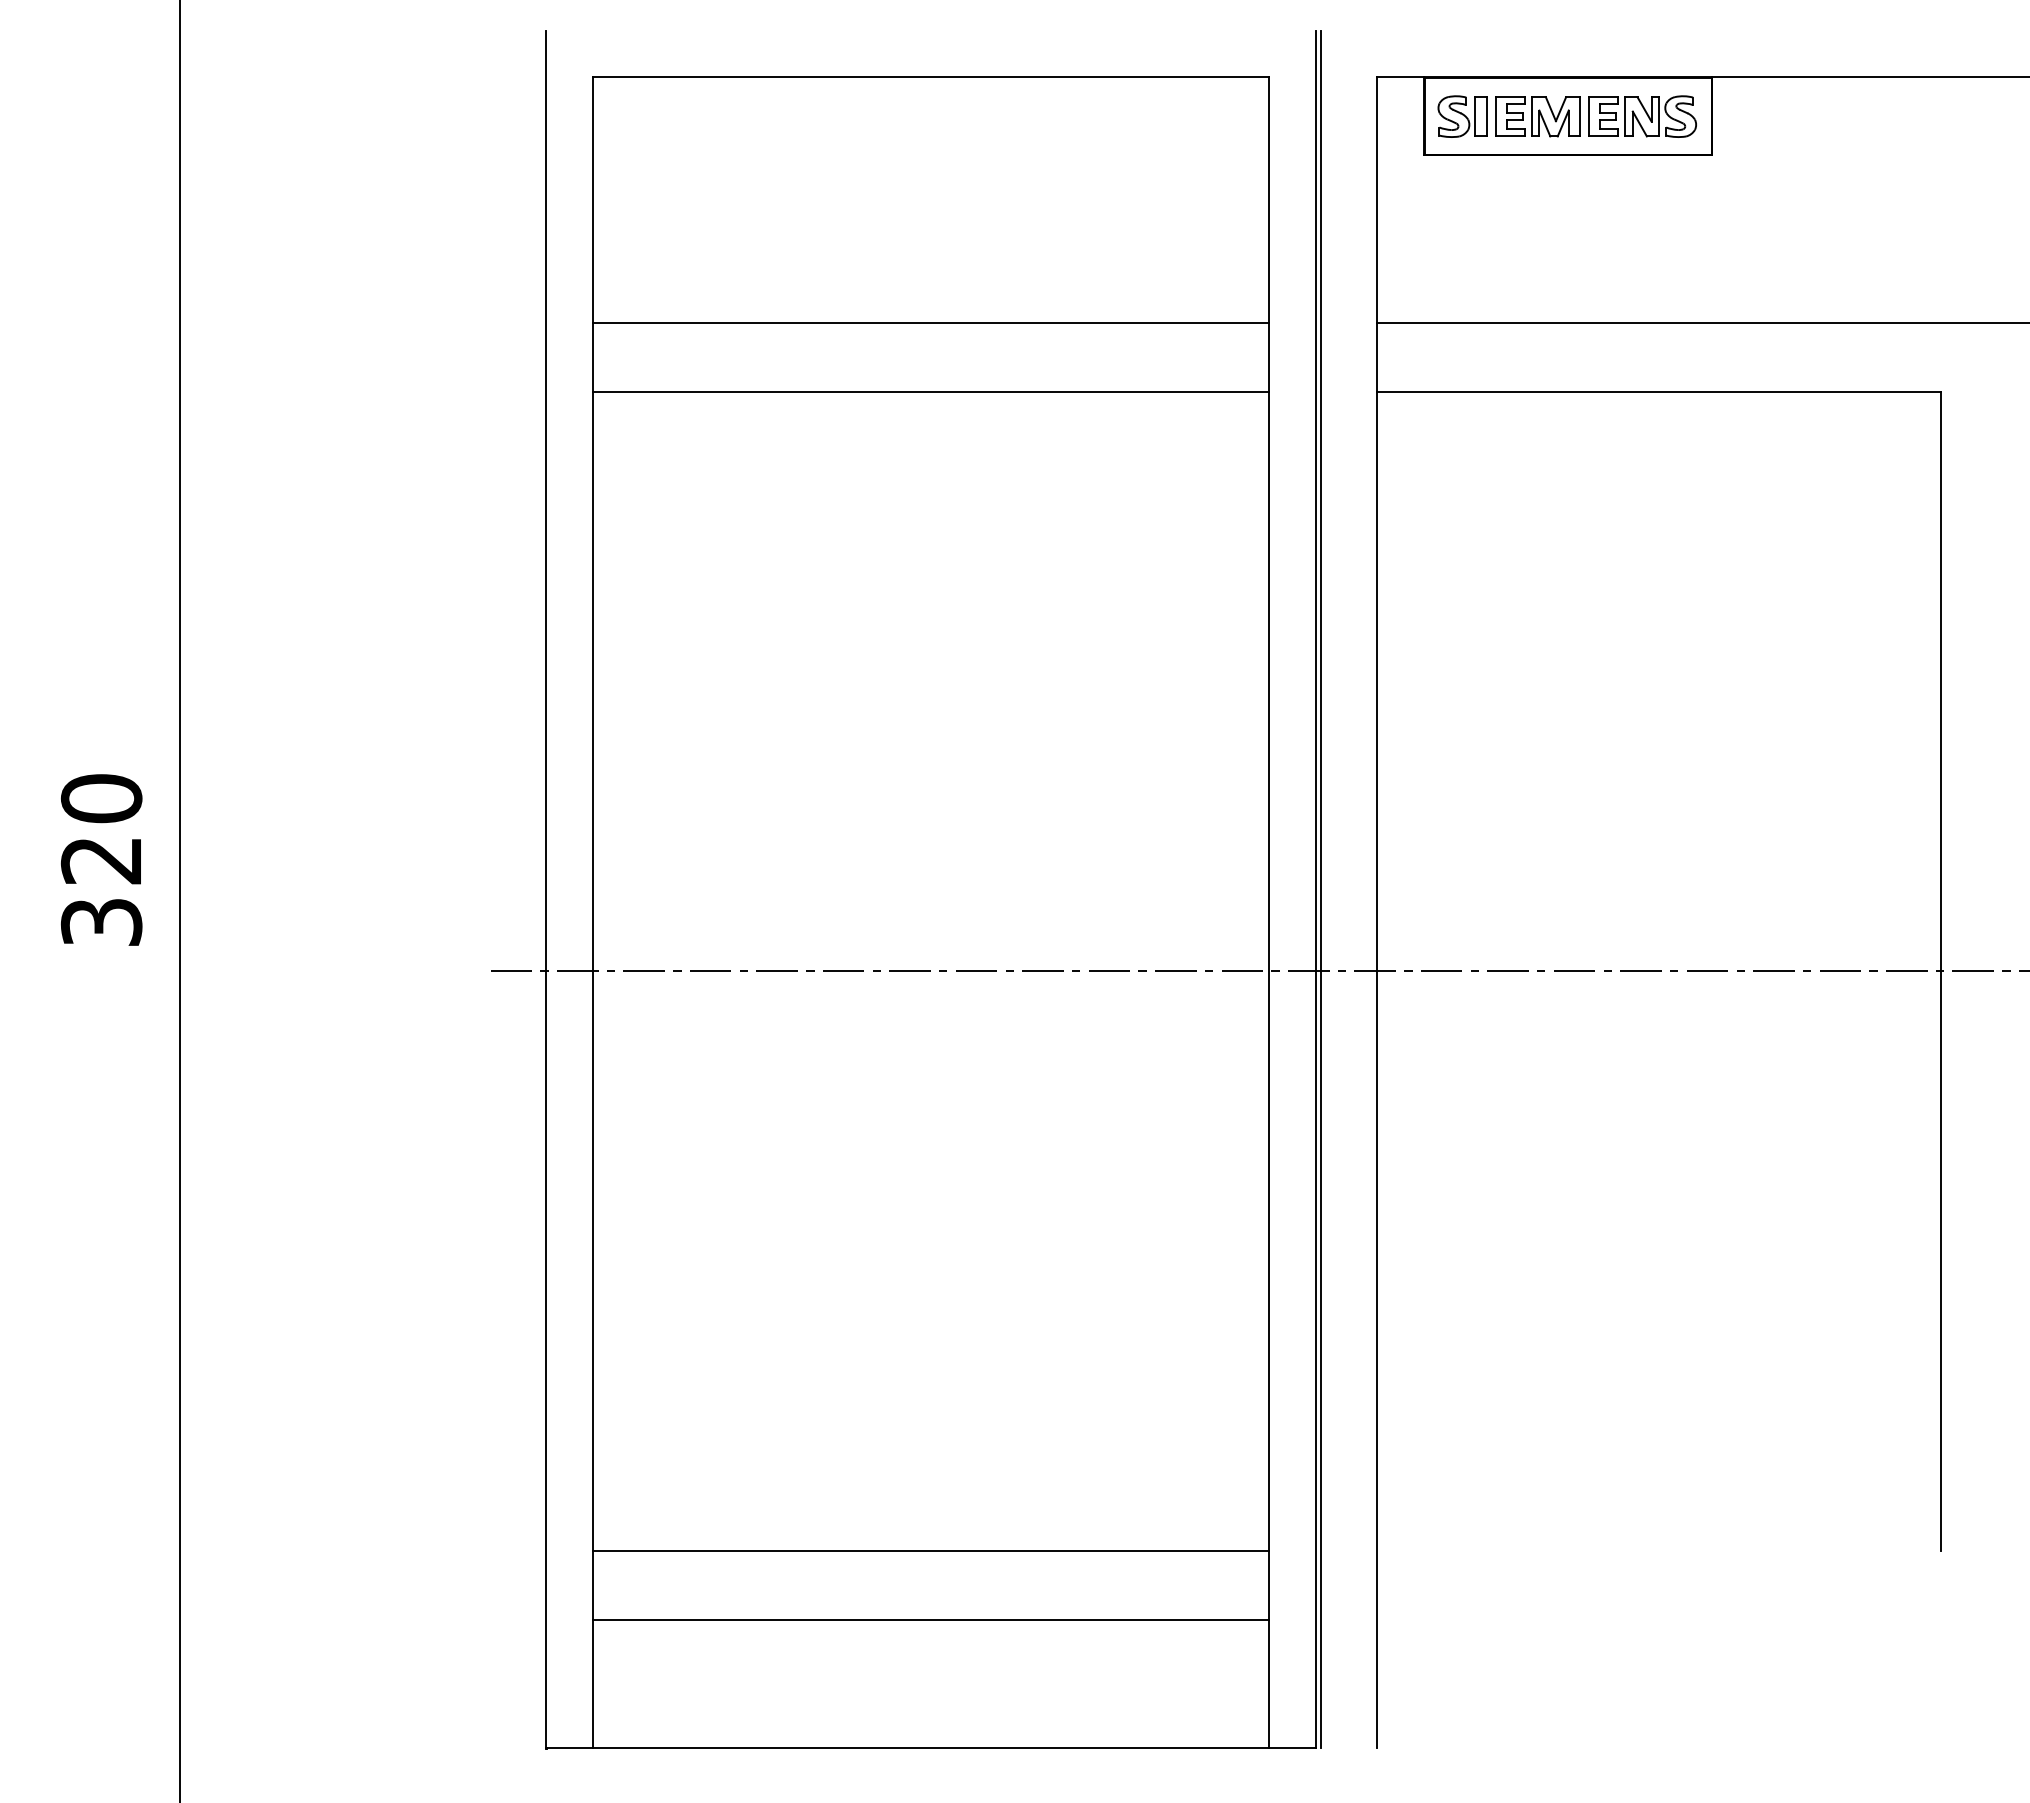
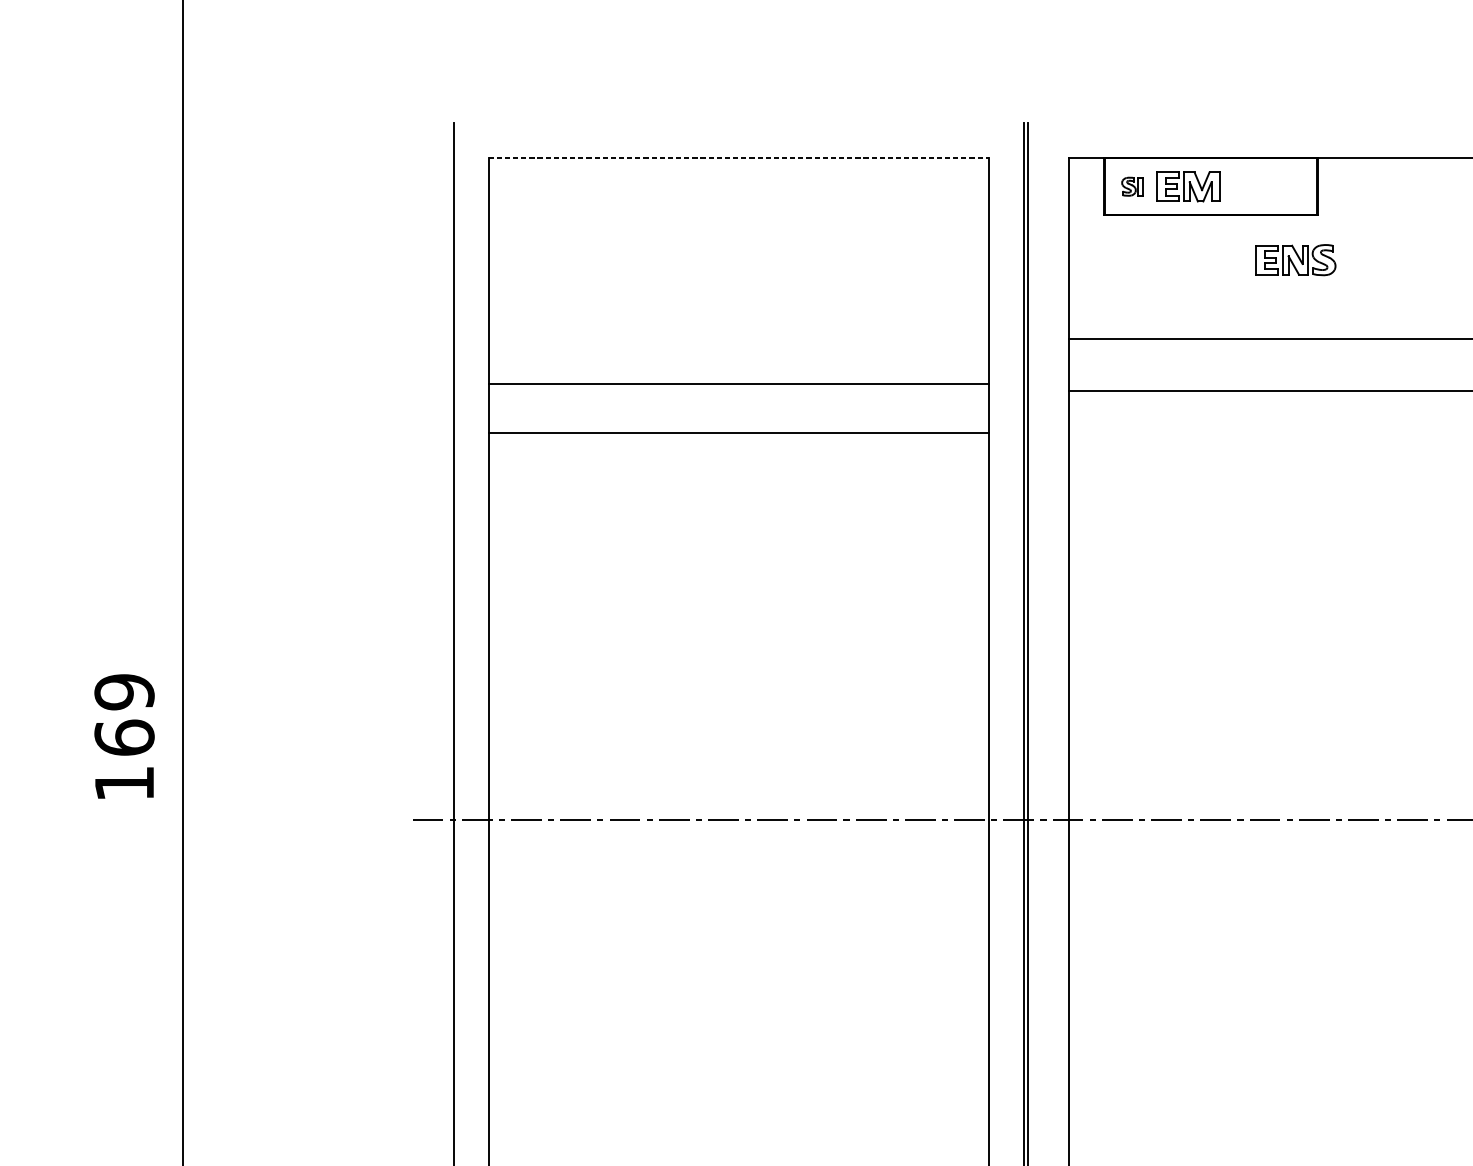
line: (930, 77) -> (738, 157), solid -> dashed
part: (1462, 116) -> (1132, 186), size x0.6
part: (1642, 116) -> (1295, 260), moved
line: (930, 322) -> (738, 383), moved
line: (930, 391) -> (738, 432), moved
text: (101, 859) -> (124, 737), 320 -> 169

